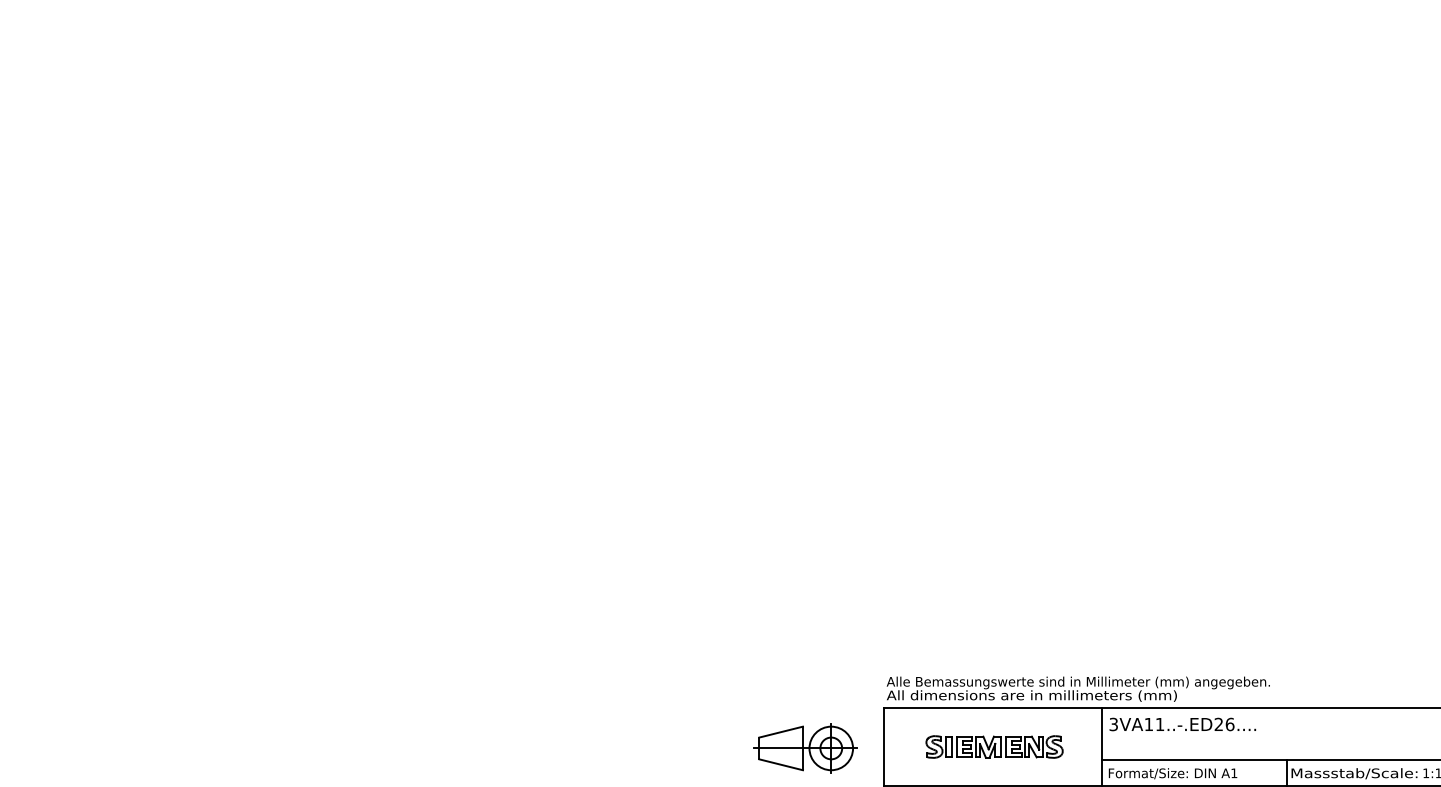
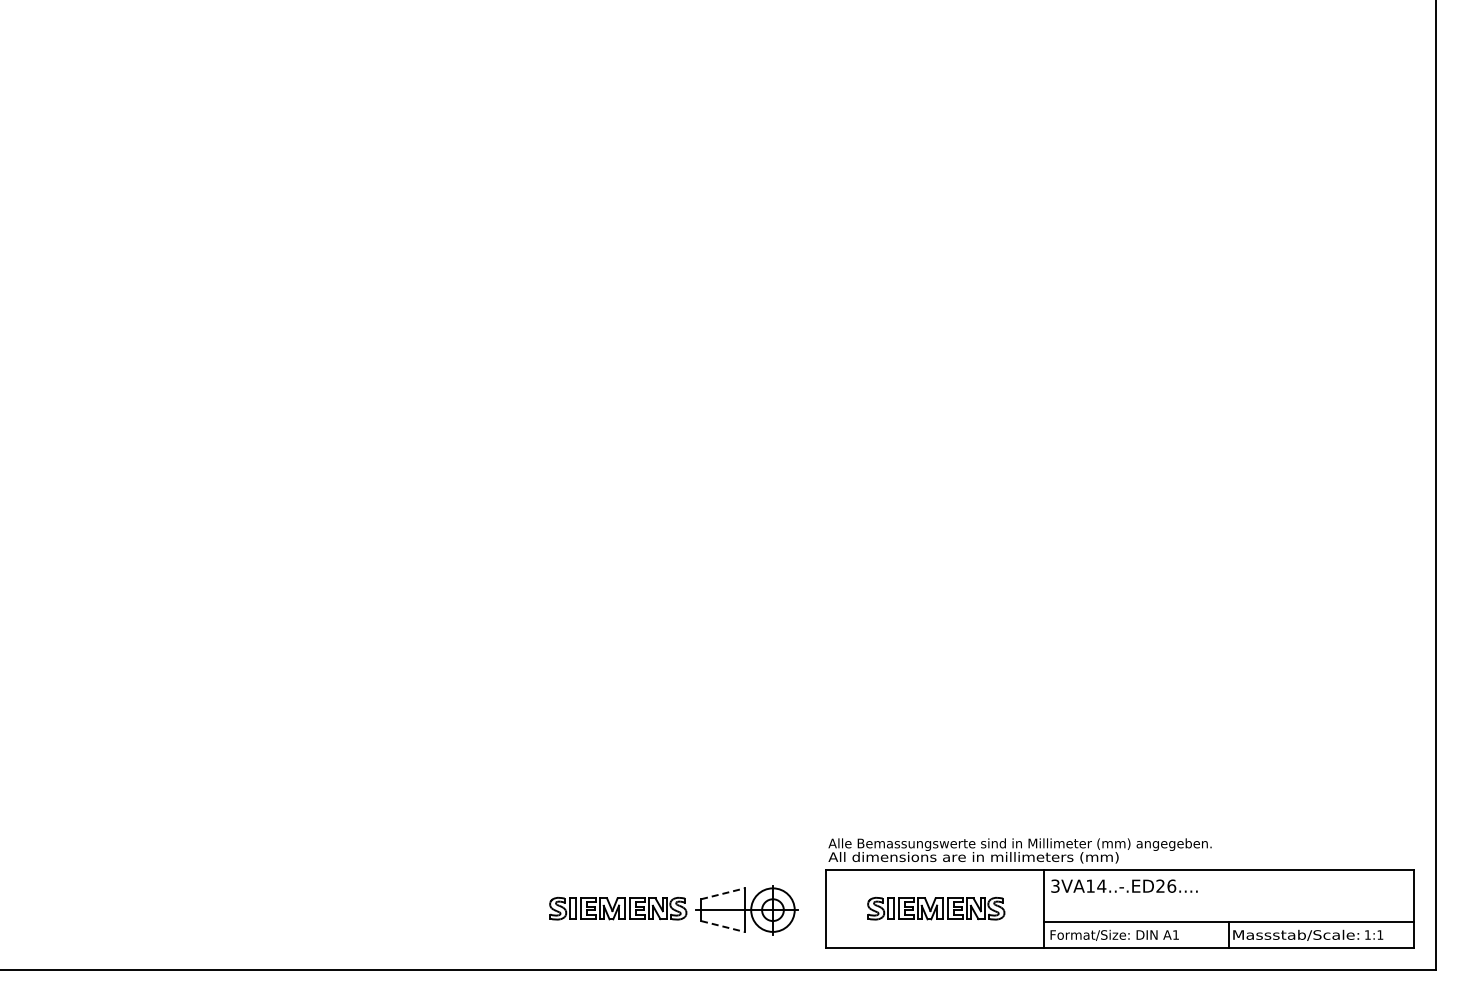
text: (1159, 723) -> (1101, 885), 3VA11..-.ED26.... -> 3VA14..-.ED26....
line: (781, 731) -> (723, 893), solid -> dashed
part: (676, 746) -> (618, 908), added
line: (781, 764) -> (723, 926), solid -> dashed

